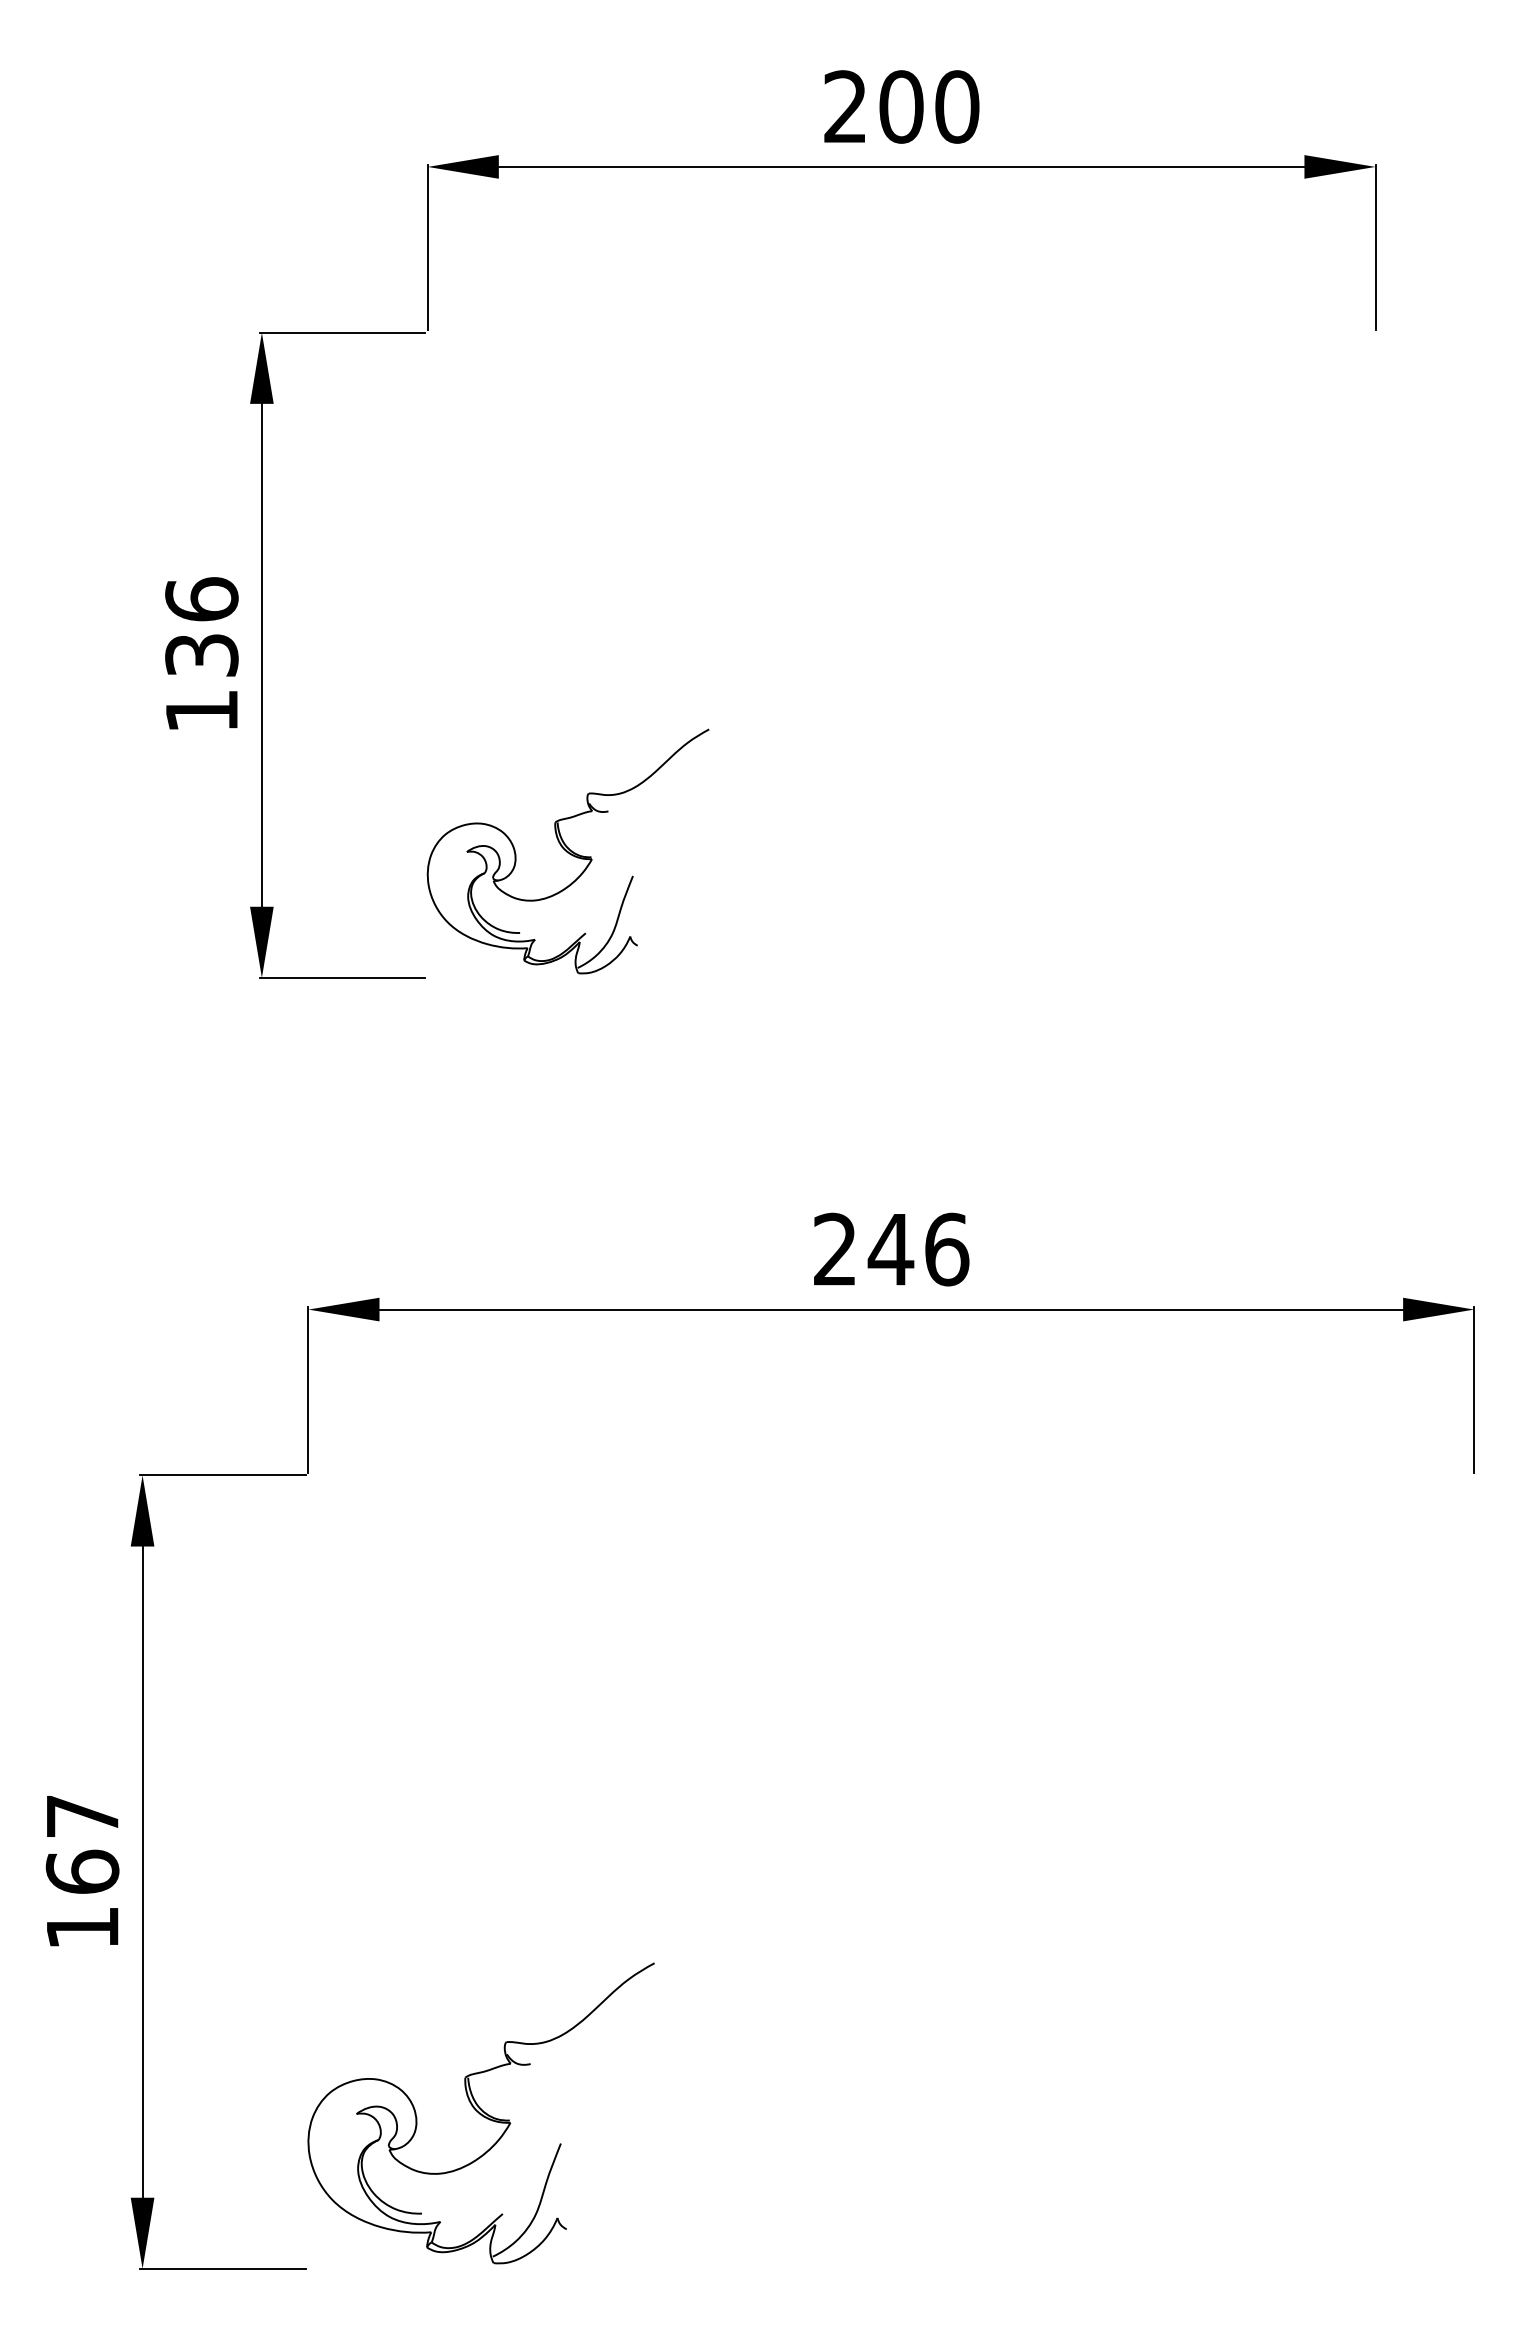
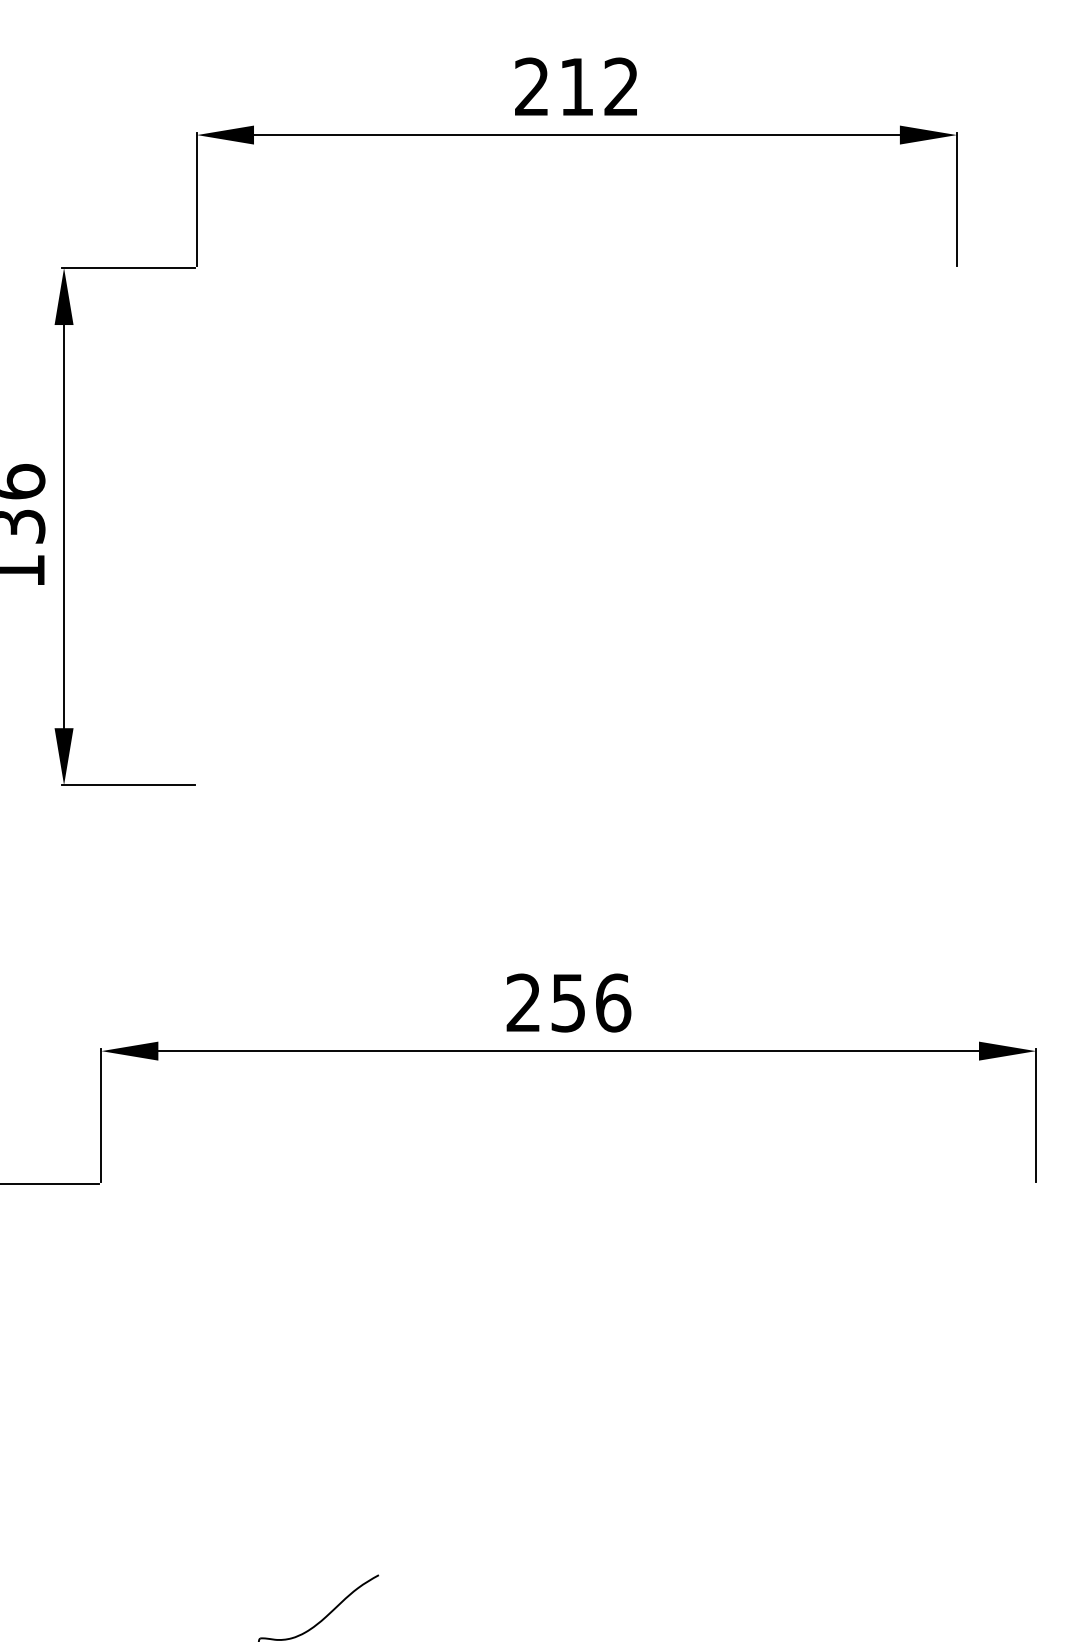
text: (929, 106) -> (599, 86), 200 -> 212
part: (567, 851) -> (309, 683), removed
text: (890, 1250) -> (568, 1003), 246 -> 256

